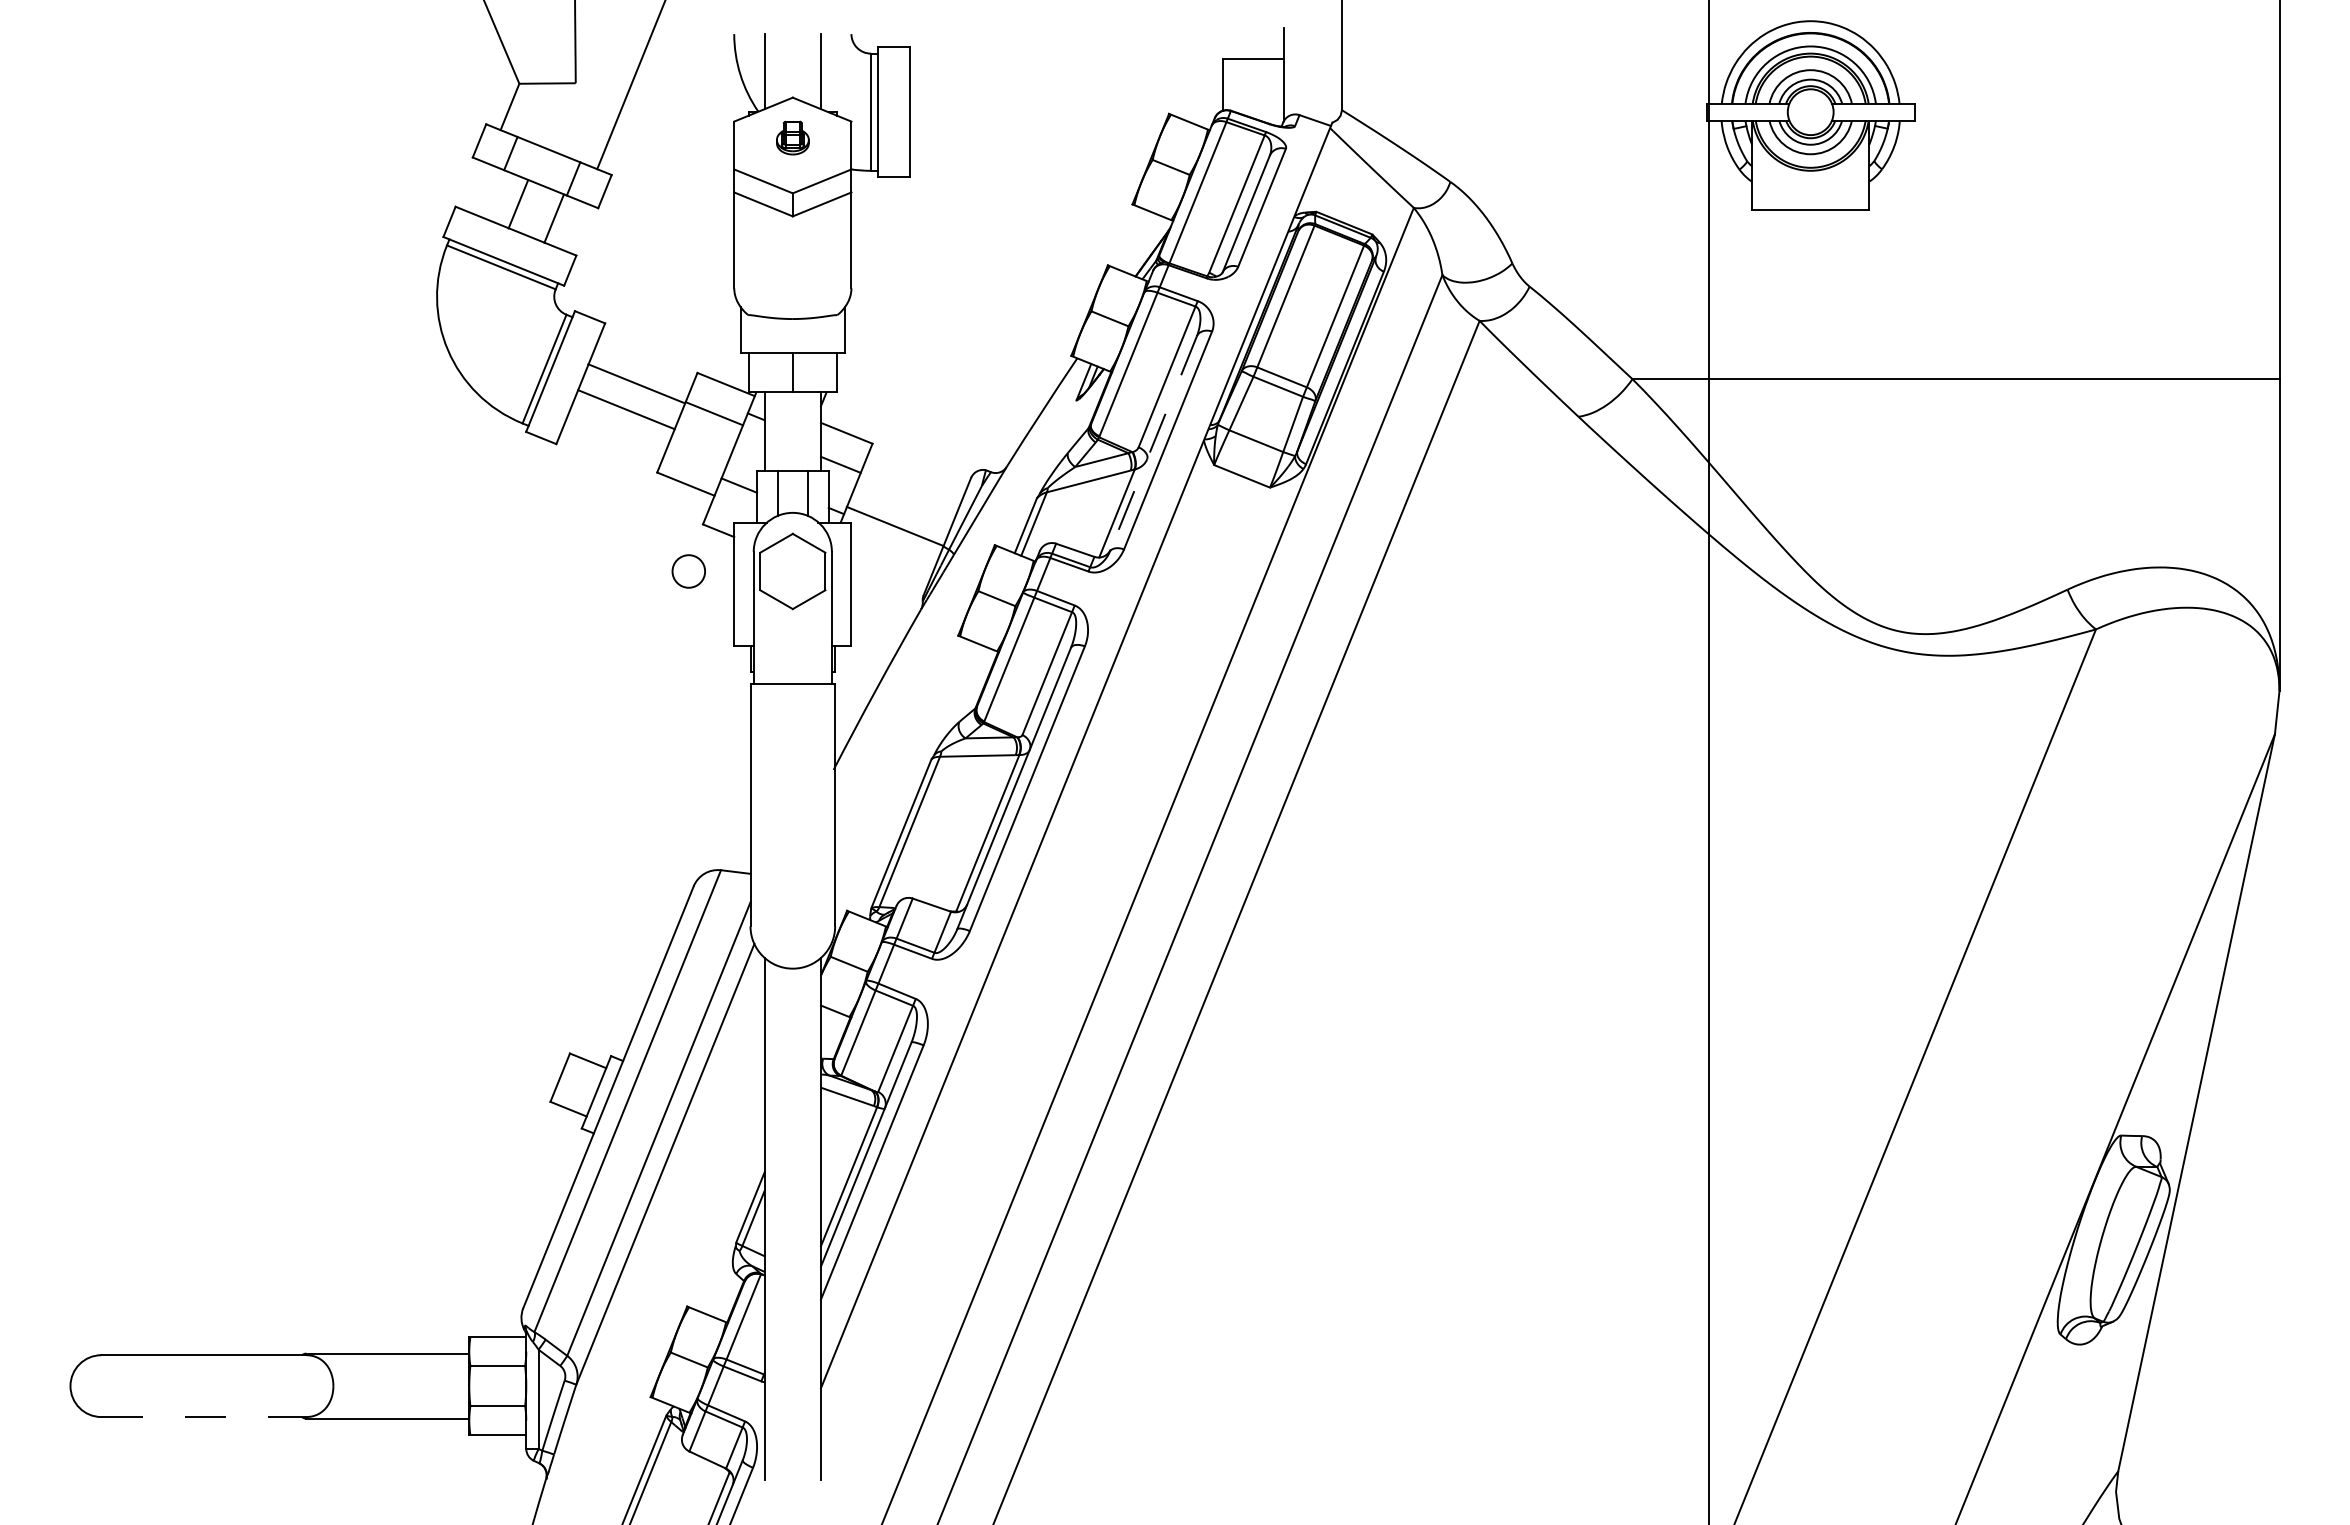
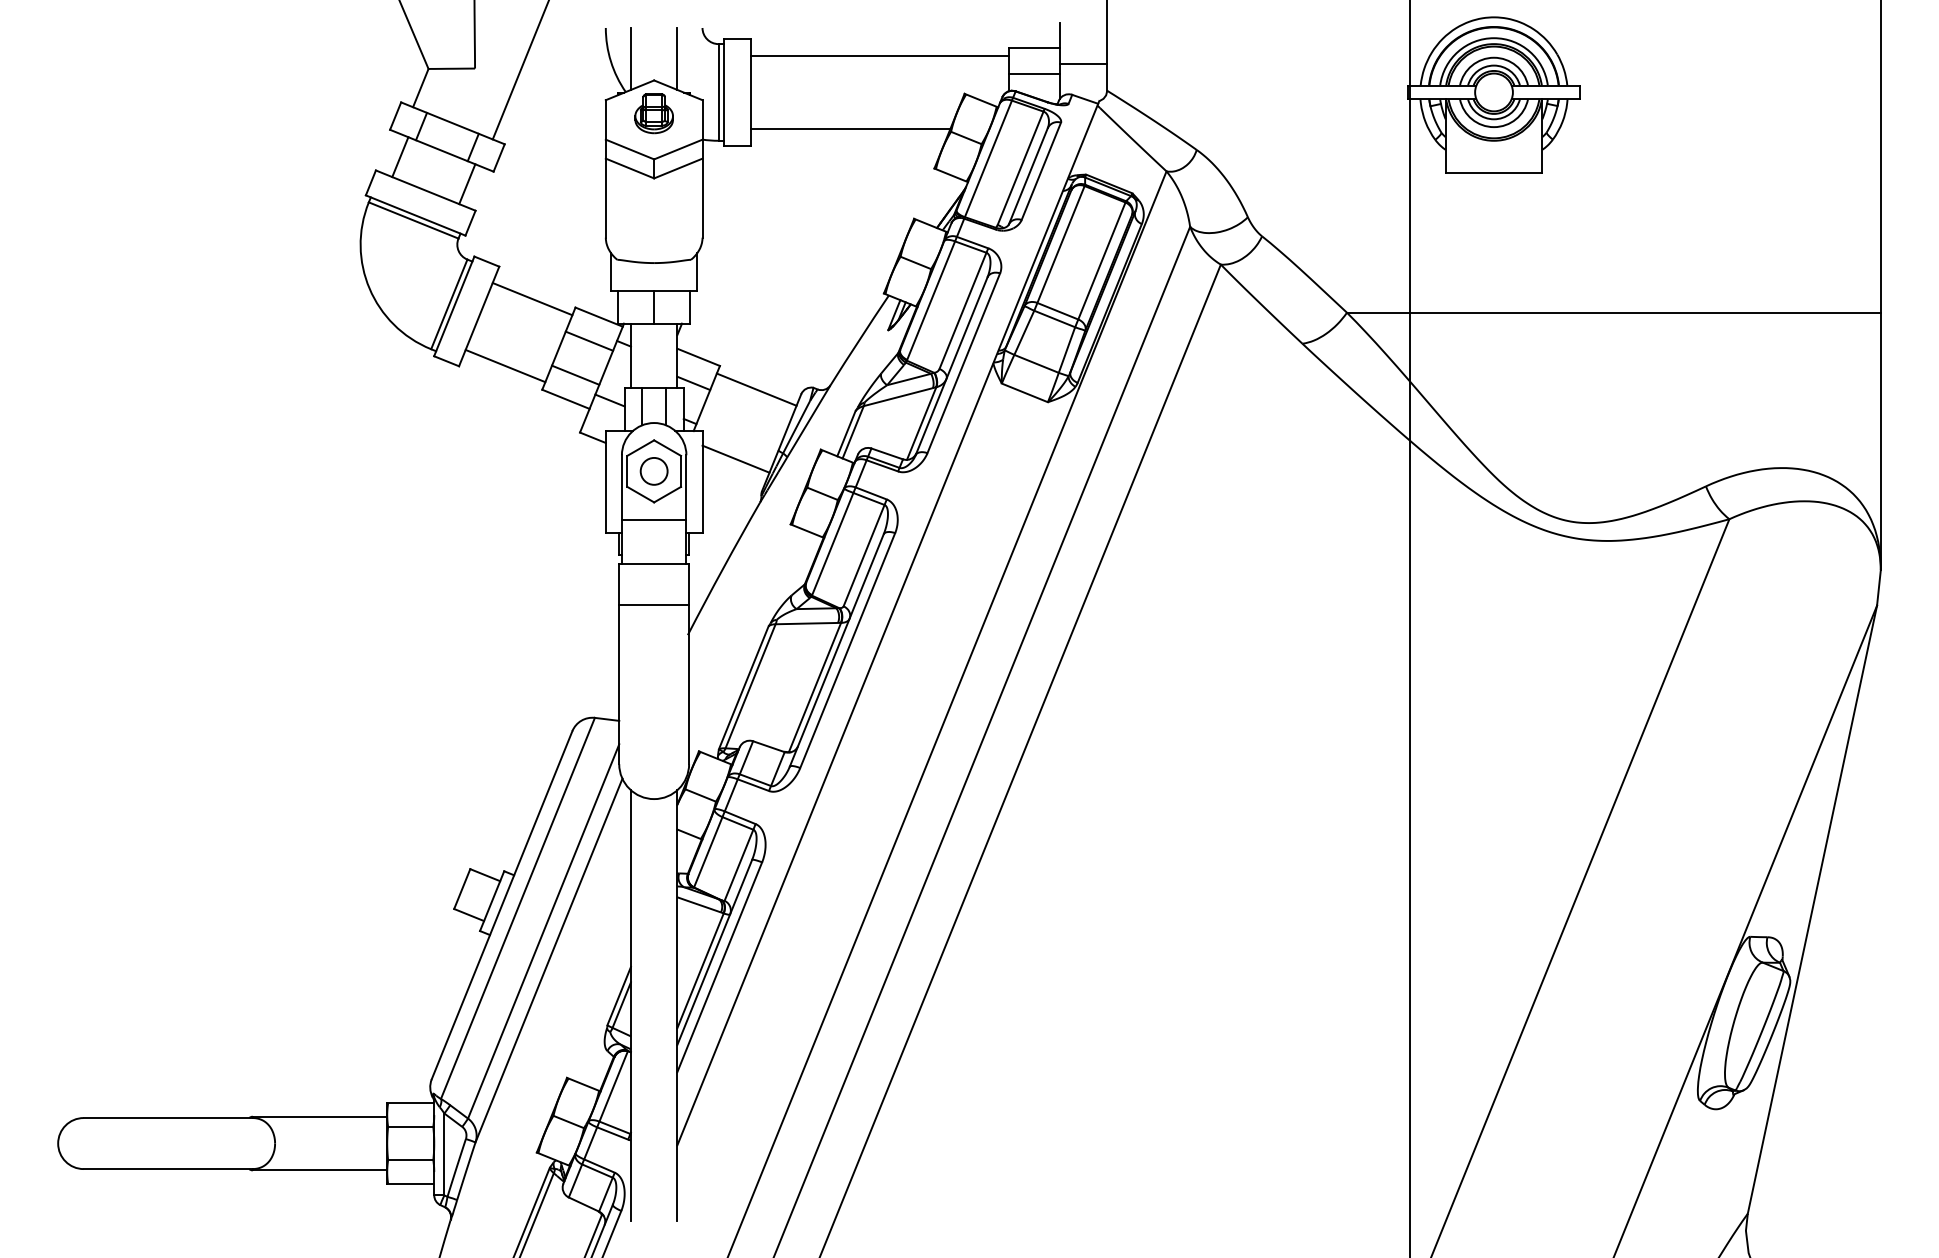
line: (1066, 68) -> (879, 56), added
line: (1312, 77) -> (1082, 63), added
line: (1253, 89) -> (1034, 73), added
part: (792, 137) -> (653, 113), size x1.43
line: (1031, 155) -> (851, 128), added
line: (518, 204) -> (467, 184), moved
line: (553, 218) -> (399, 157), moved
line: (636, 383) -> (505, 365), moved
line: (626, 409) -> (532, 298), moved
line: (1153, 444) -> (951, 366), dashed -> solid
line: (697, 454) -> (575, 374), added
line: (894, 525) -> (756, 388), moved
line: (891, 556) -> (735, 459), added
circle: (688, 571) -> (653, 471), moved
line: (792, 630) -> (653, 520), added
line: (792, 733) -> (653, 605), added
line: (204, 1417) -> (168, 1169), dashed -> solid

